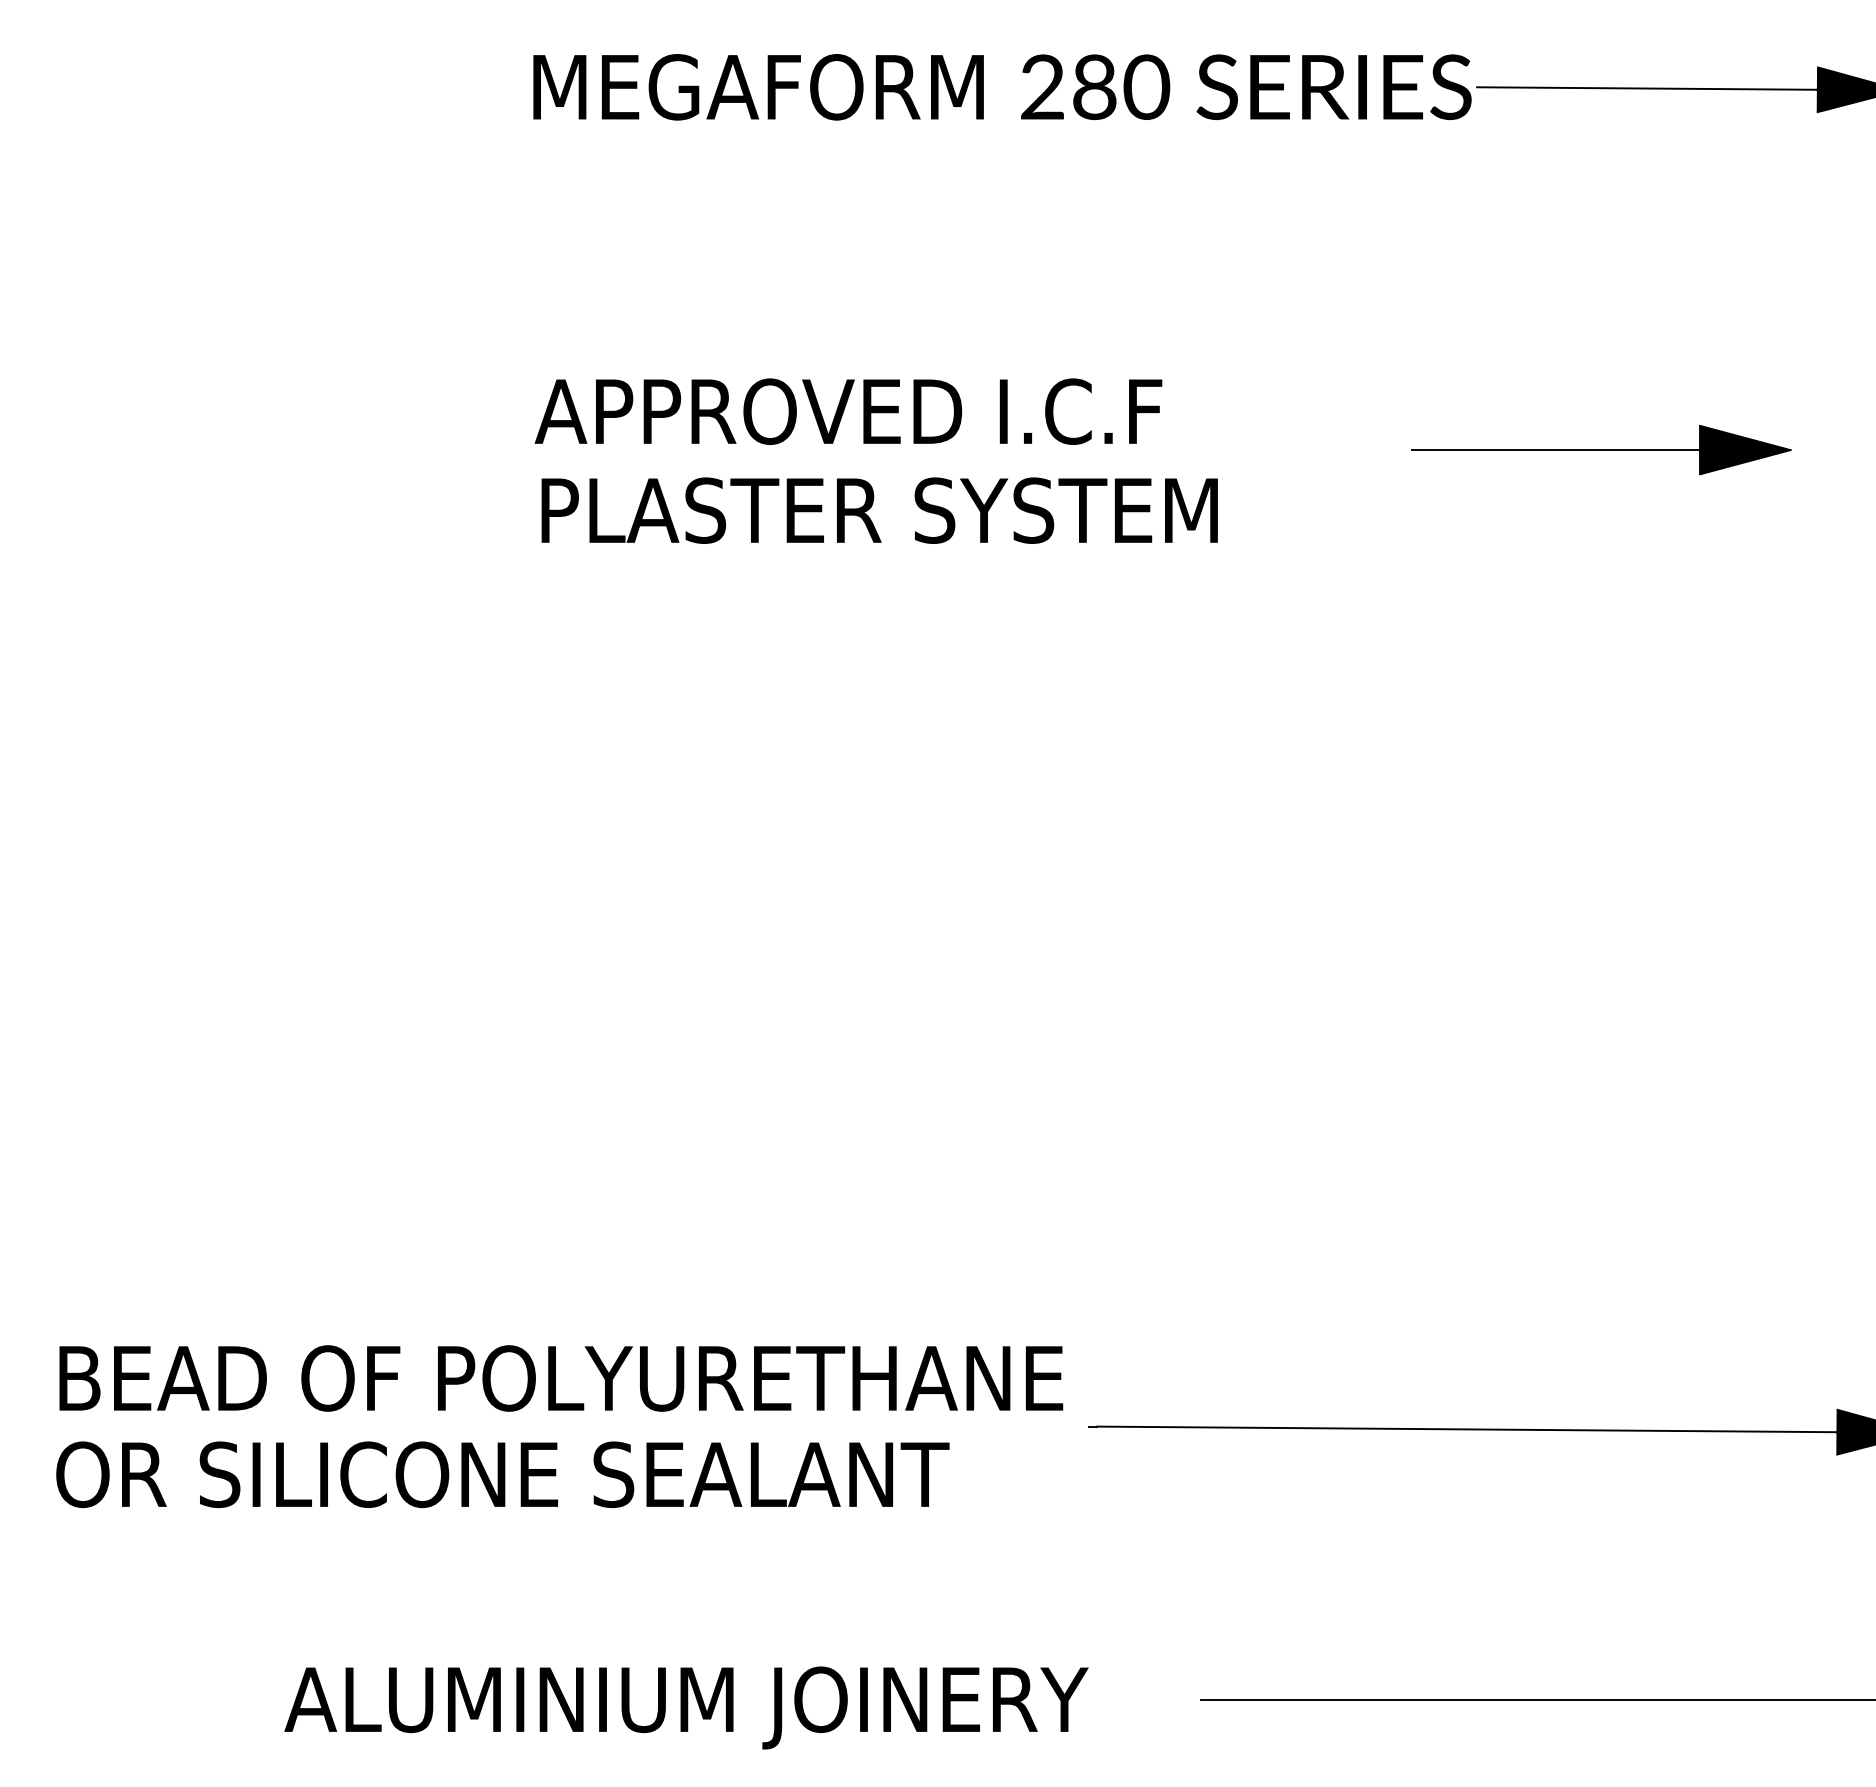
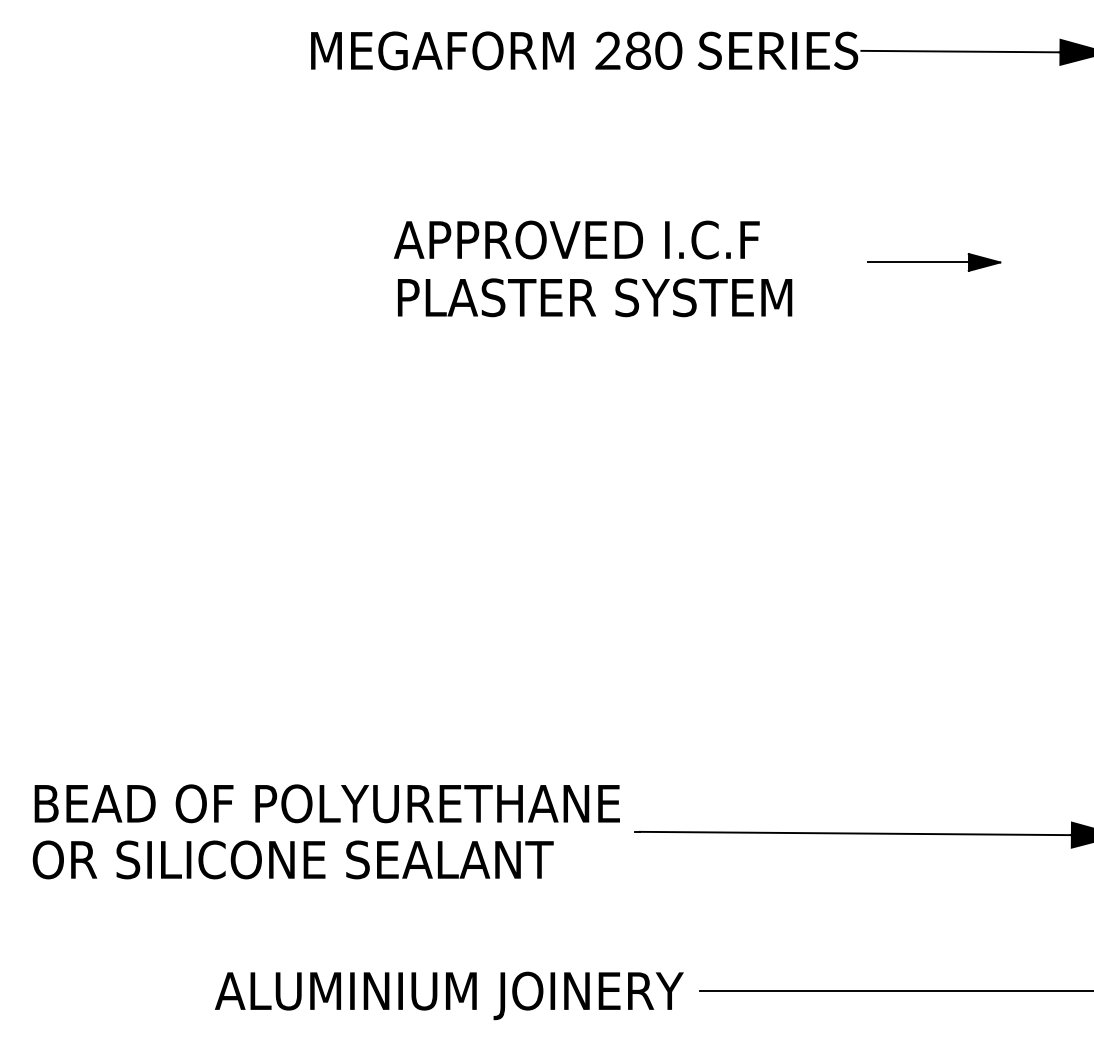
part: (1602, 450) -> (934, 262), size x0.6
text: (875, 460) -> (592, 268), moved
text: (686, 1707) -> (449, 995), moved

